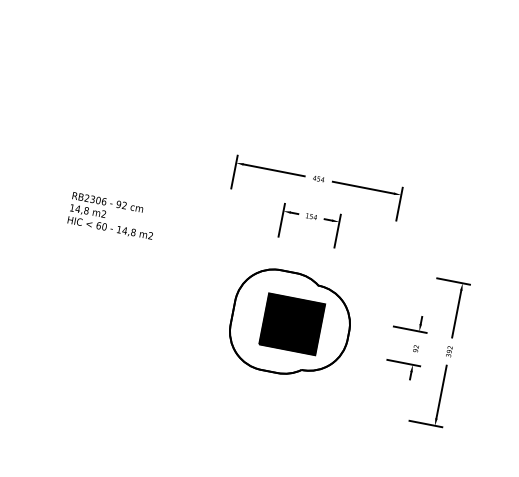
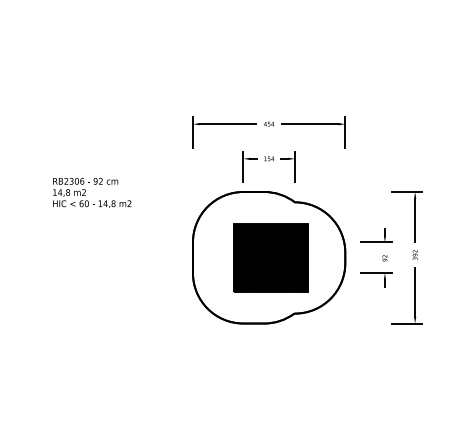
part: (291, 323) -> (269, 257), size x1.43

